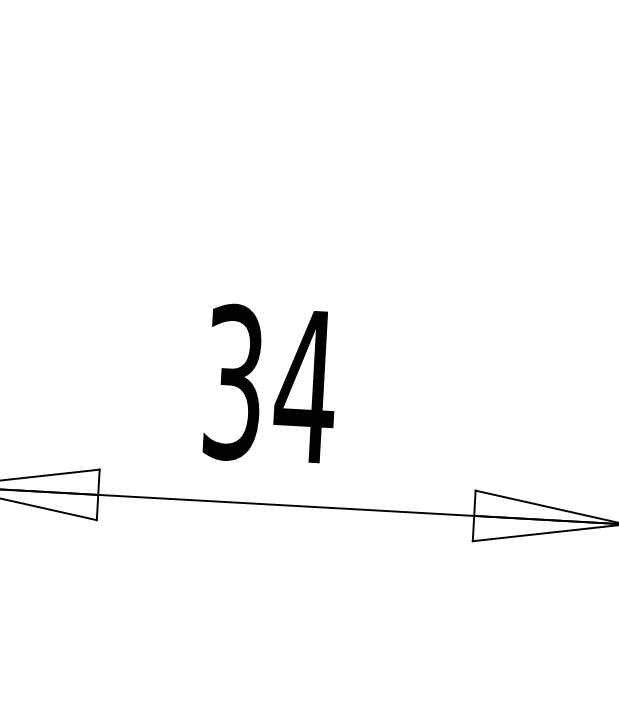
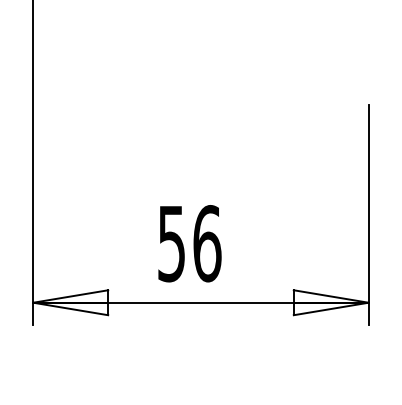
text: (269, 384) -> (189, 243), 34 -> 56

